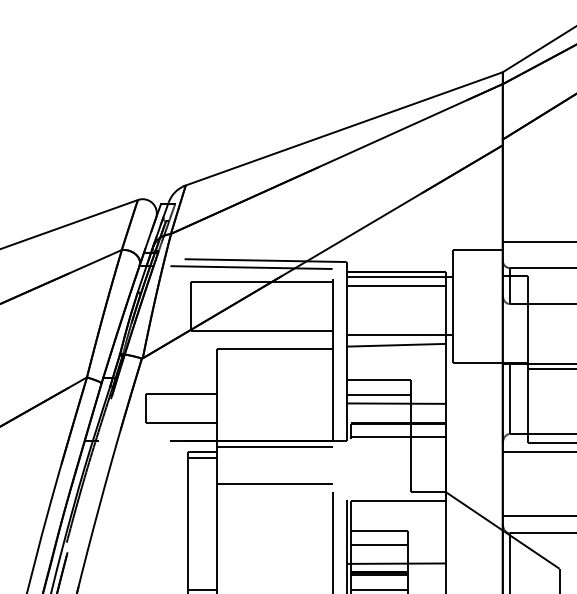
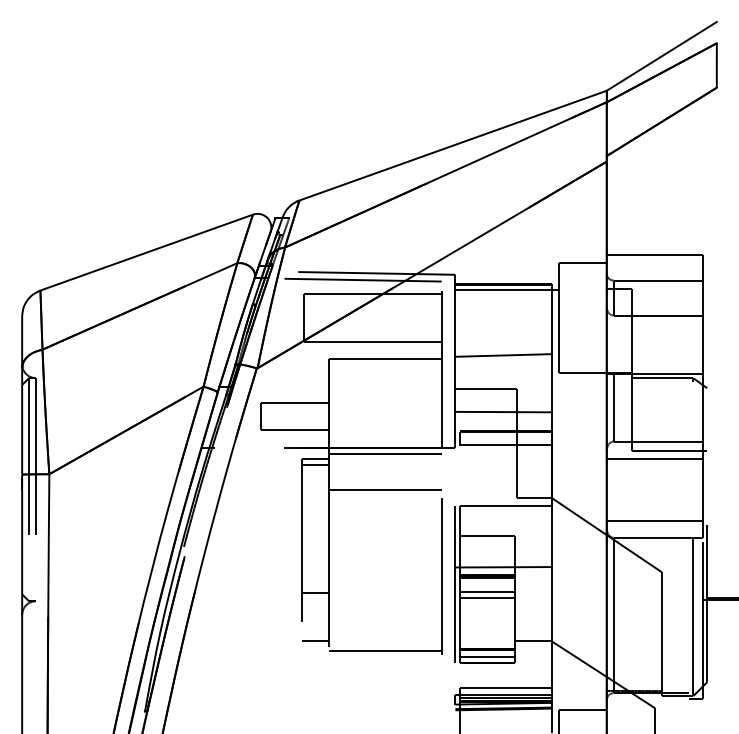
line: (396, 285) -> (503, 297), removed
line: (399, 334) -> (506, 345), removed
line: (378, 394) -> (486, 403), removed
line: (378, 545) -> (486, 549), removed

